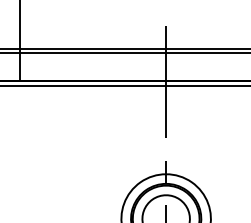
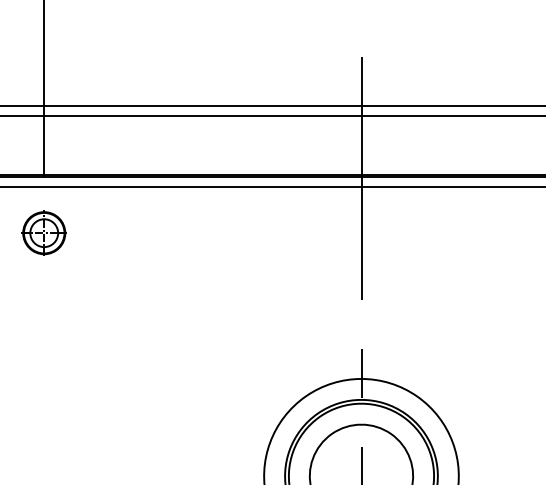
part: (19, 106) -> (42, 231), added

